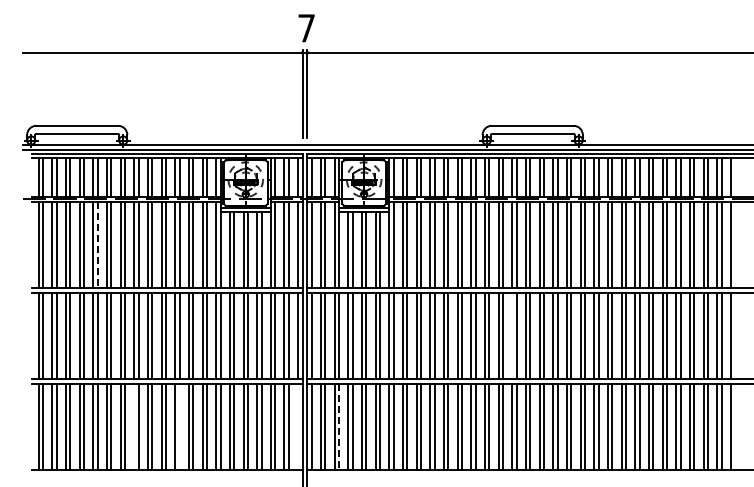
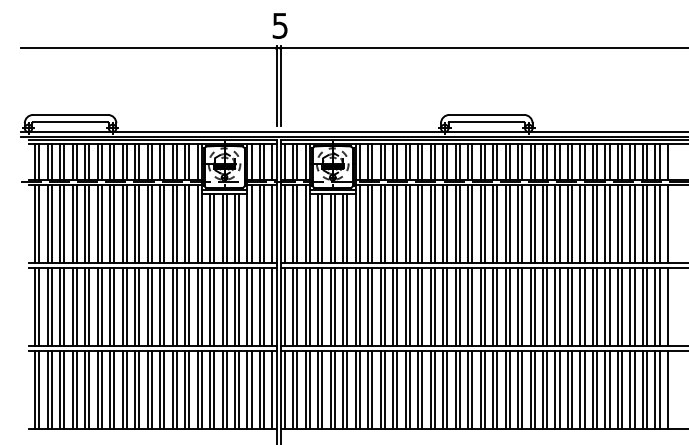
text: (306, 28) -> (280, 26), 7 -> 5
line: (97, 244) -> (89, 223), dashed -> solid
line: (512, 335) -> (468, 306), added
line: (134, 426) -> (122, 389), added
line: (179, 426) -> (164, 389), added
line: (298, 426) -> (272, 389), added
line: (339, 426) -> (310, 389), dashed -> solid

